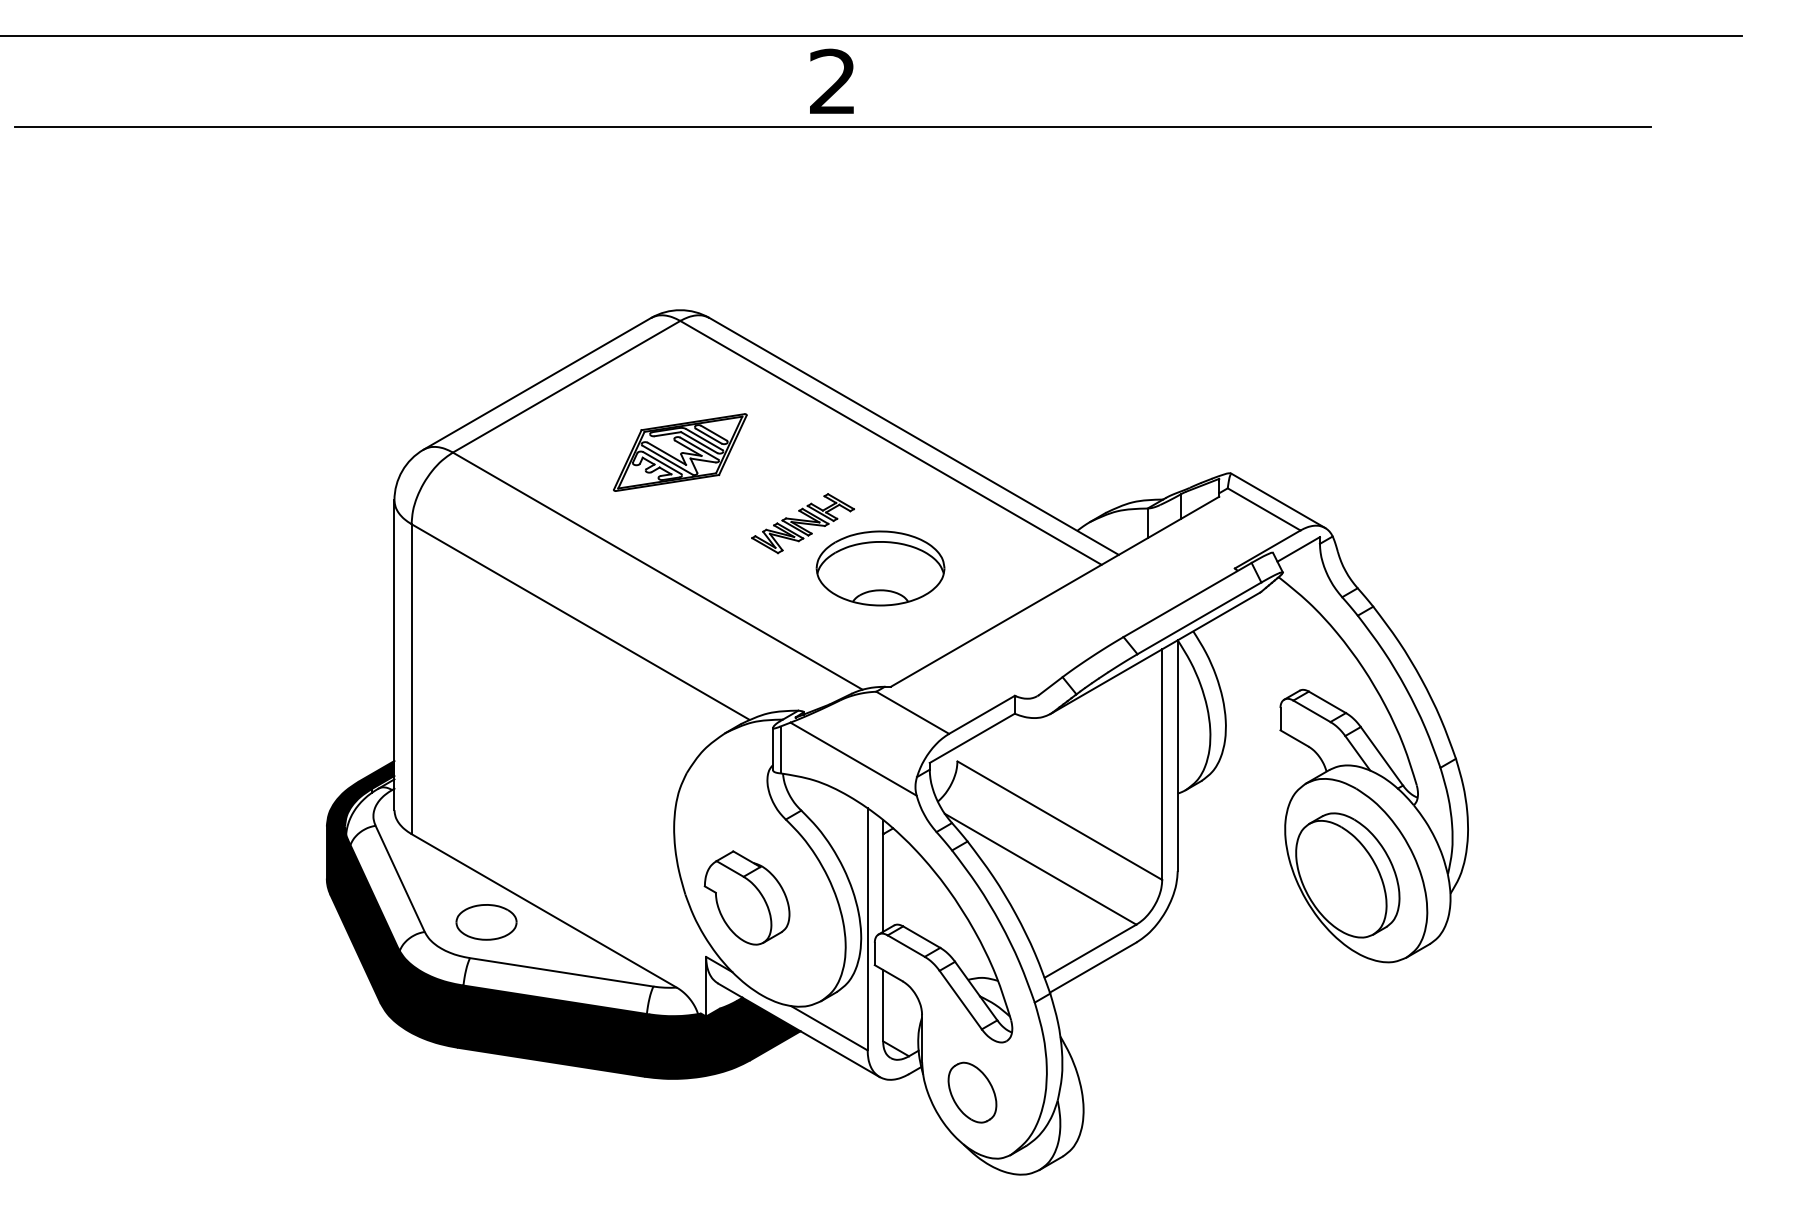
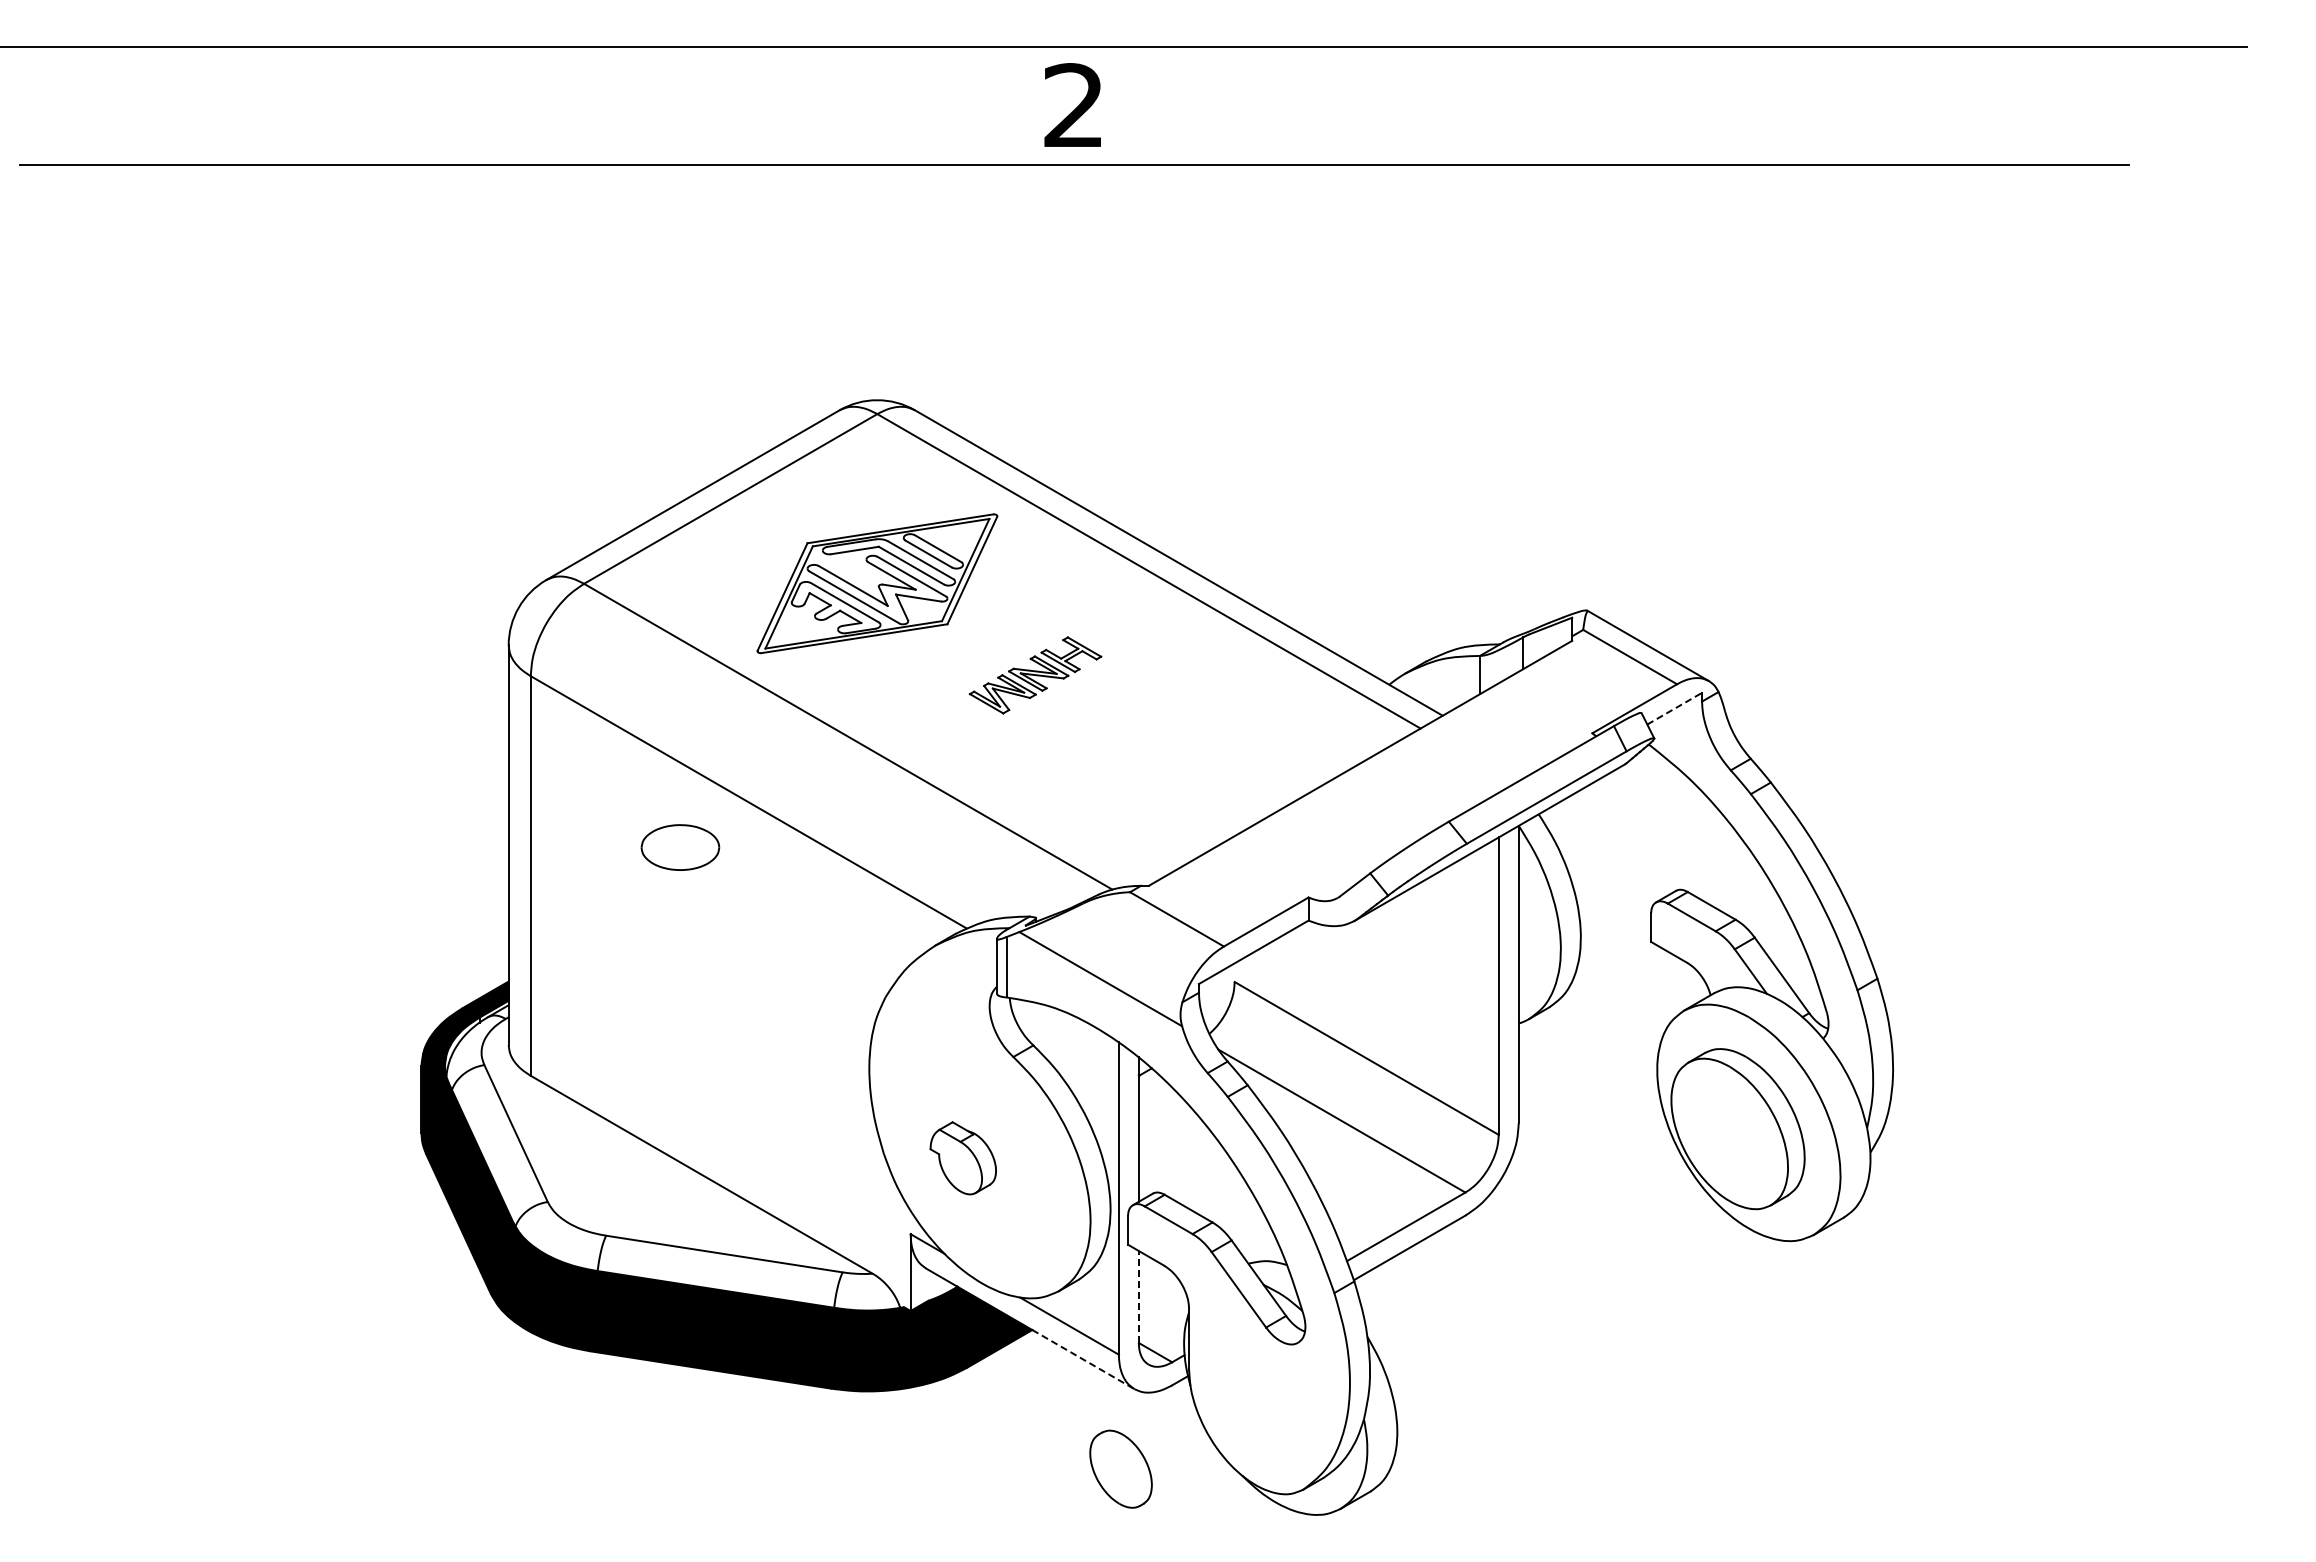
part: (679, 452) -> (876, 583), size x1.4
line: (1298, 549) -> (1674, 708), solid -> dashed
part: (880, 567) -> (1135, 732), removed
part: (746, 898) -> (962, 1158), size x0.6
part: (486, 922) -> (680, 847), moved
line: (882, 1005) -> (1138, 1296), solid -> dashed
line: (840, 1054) -> (1083, 1359), solid -> dashed
part: (972, 1092) -> (1120, 1468), moved

